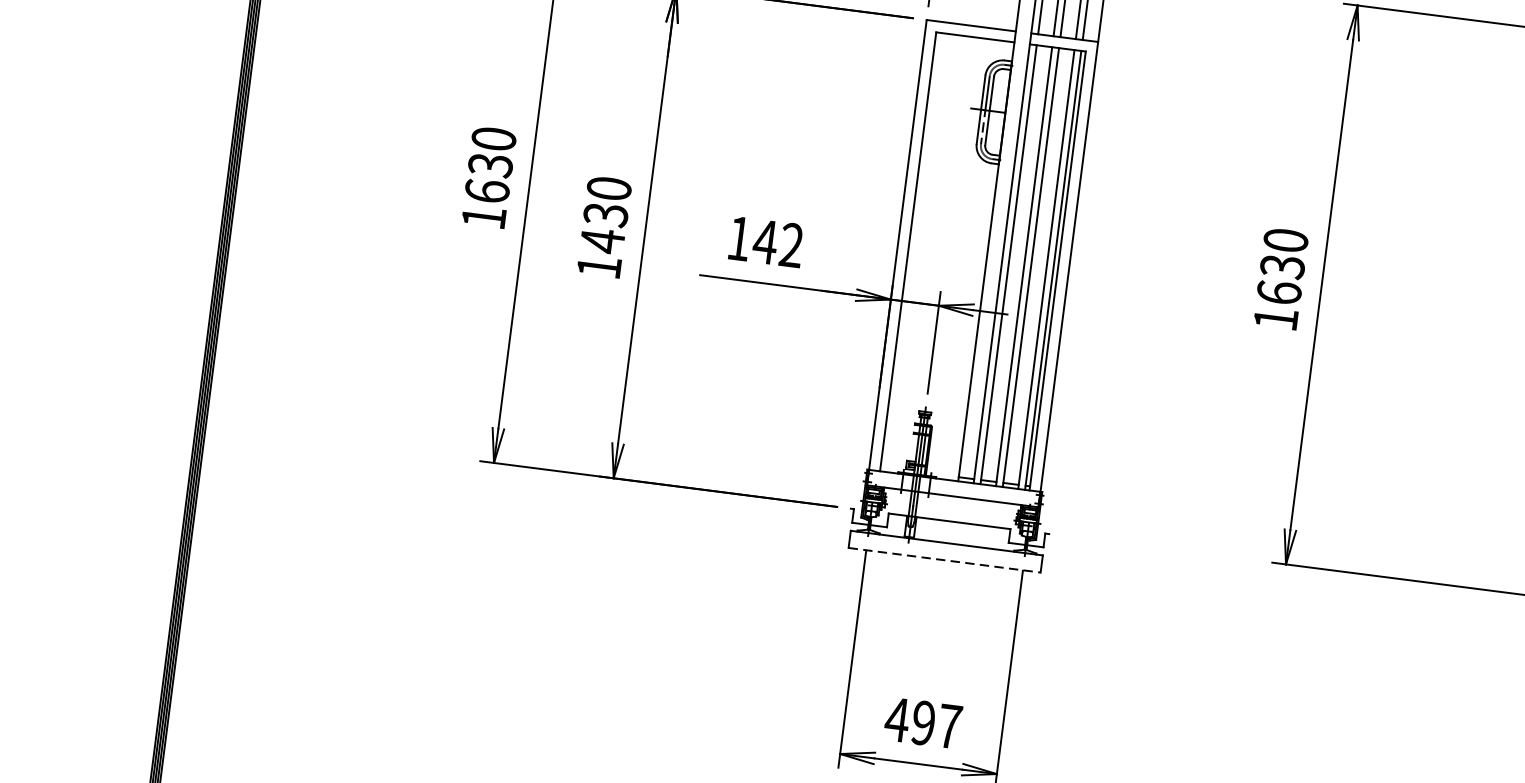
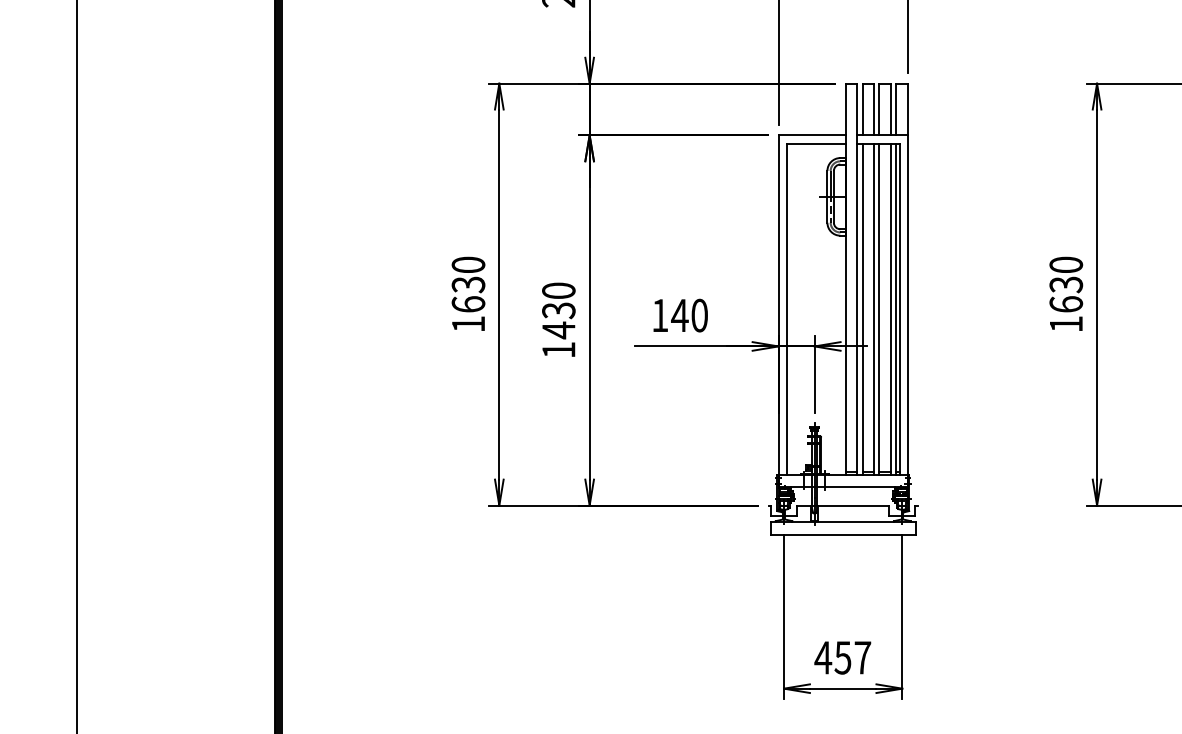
text: (791, 245) -> (699, 315), 142 -> 140
line: (945, 559) -> (843, 534), dashed -> solid
text: (922, 722) -> (842, 657), 497 -> 457

